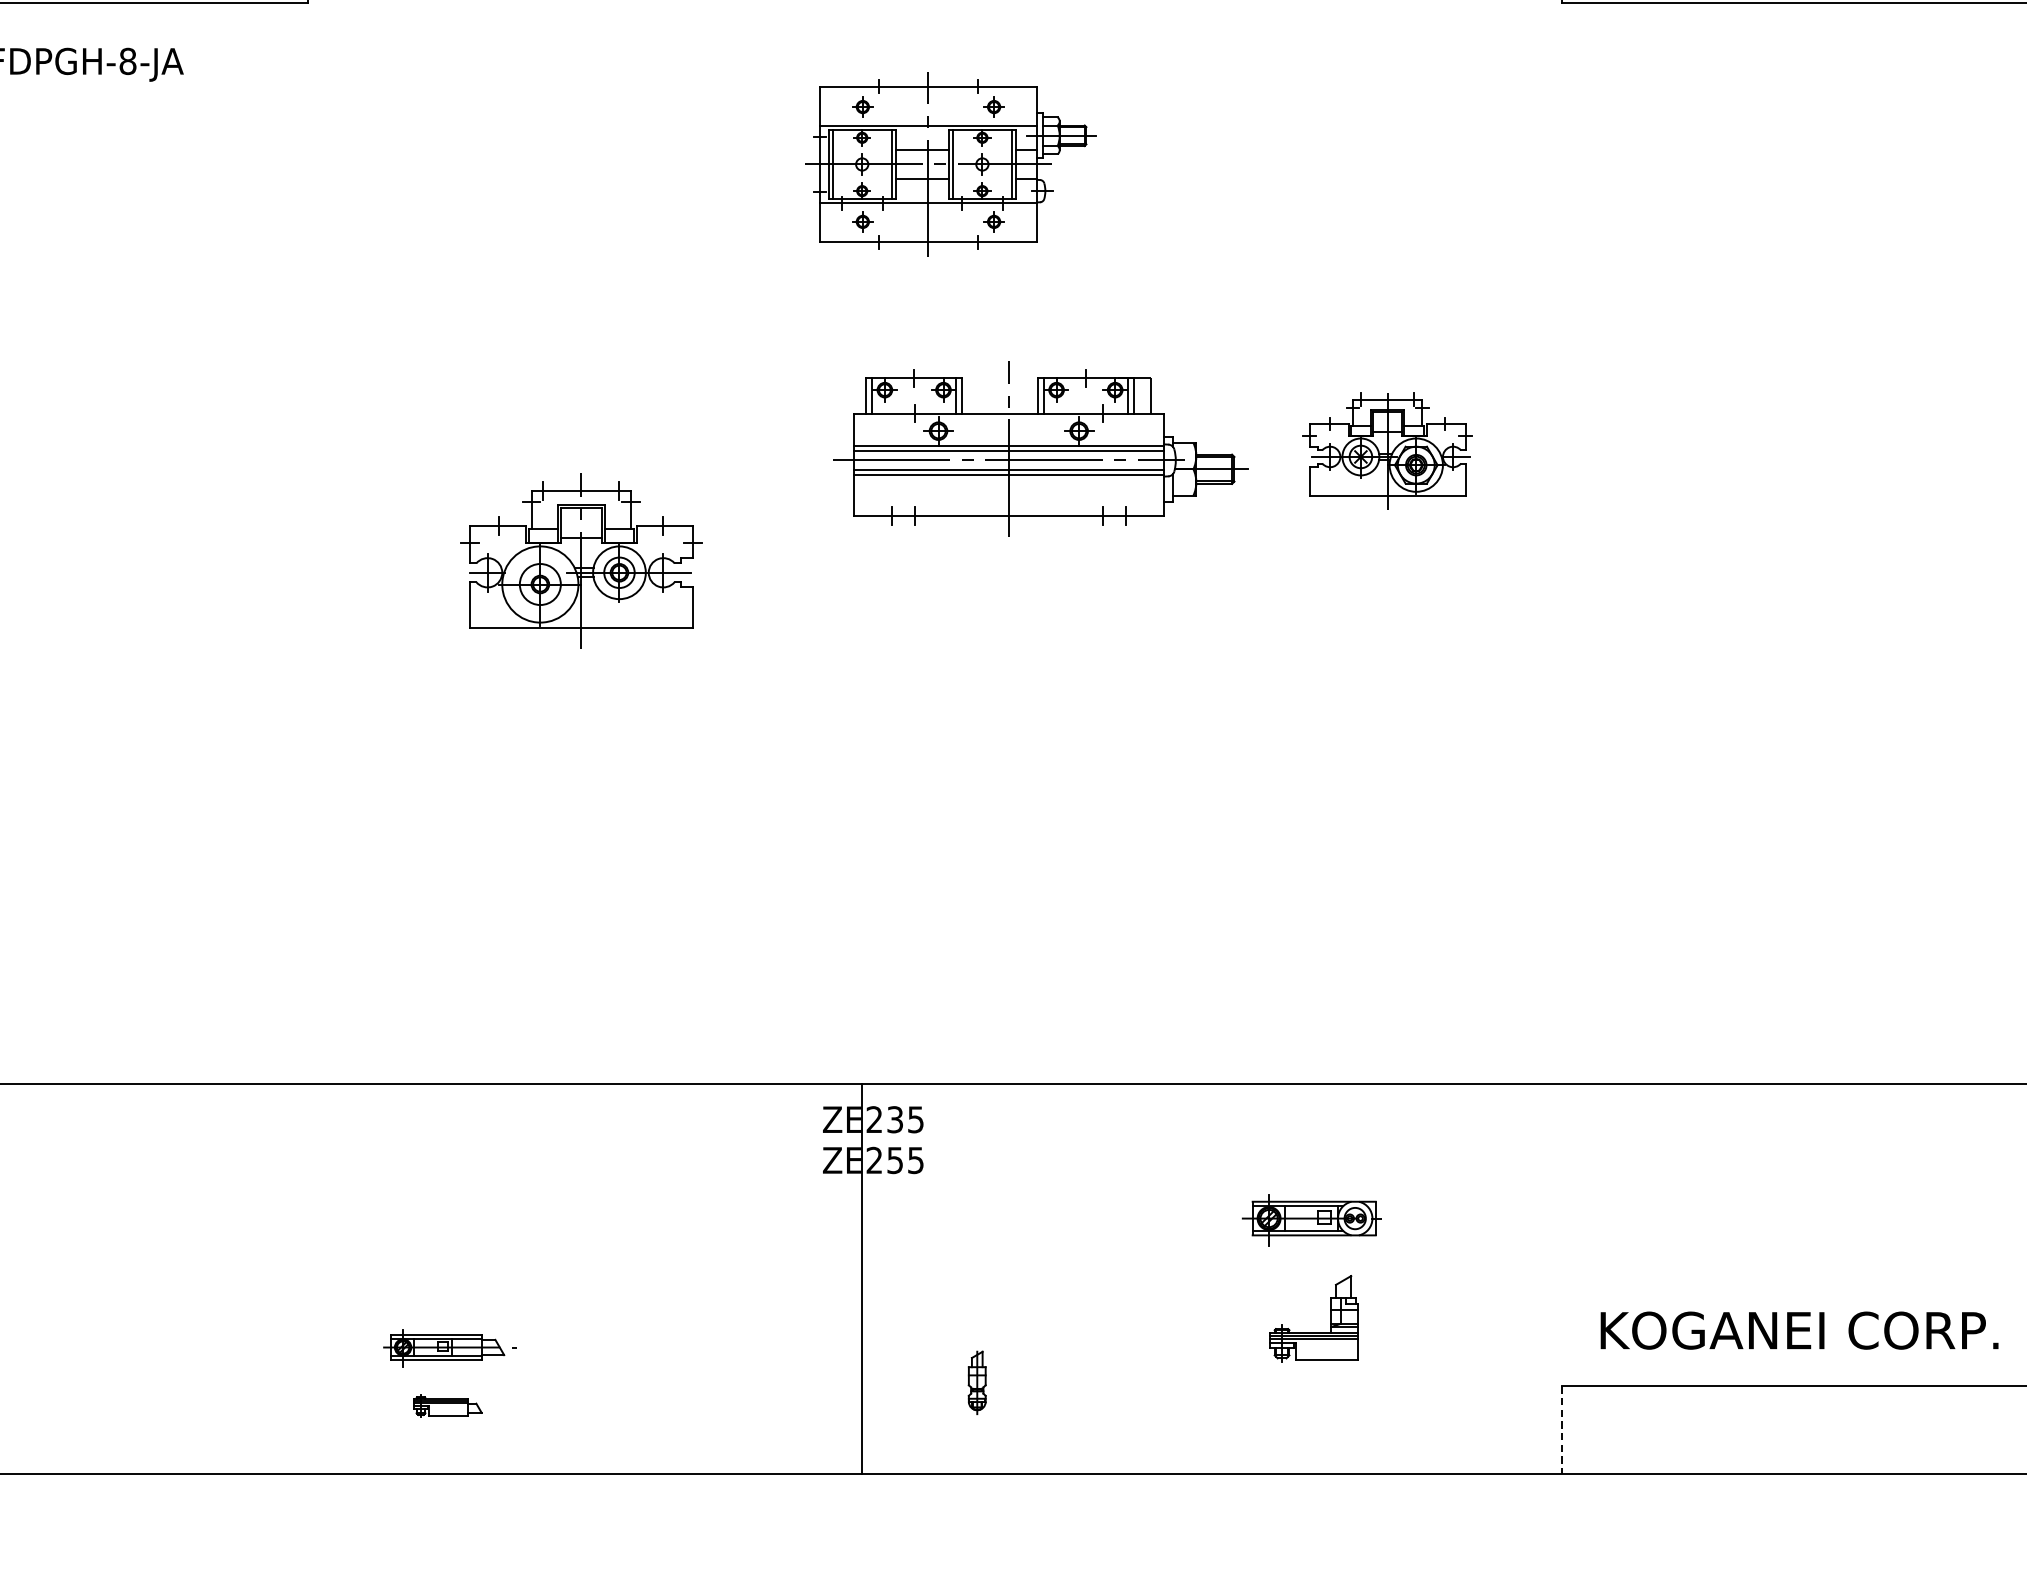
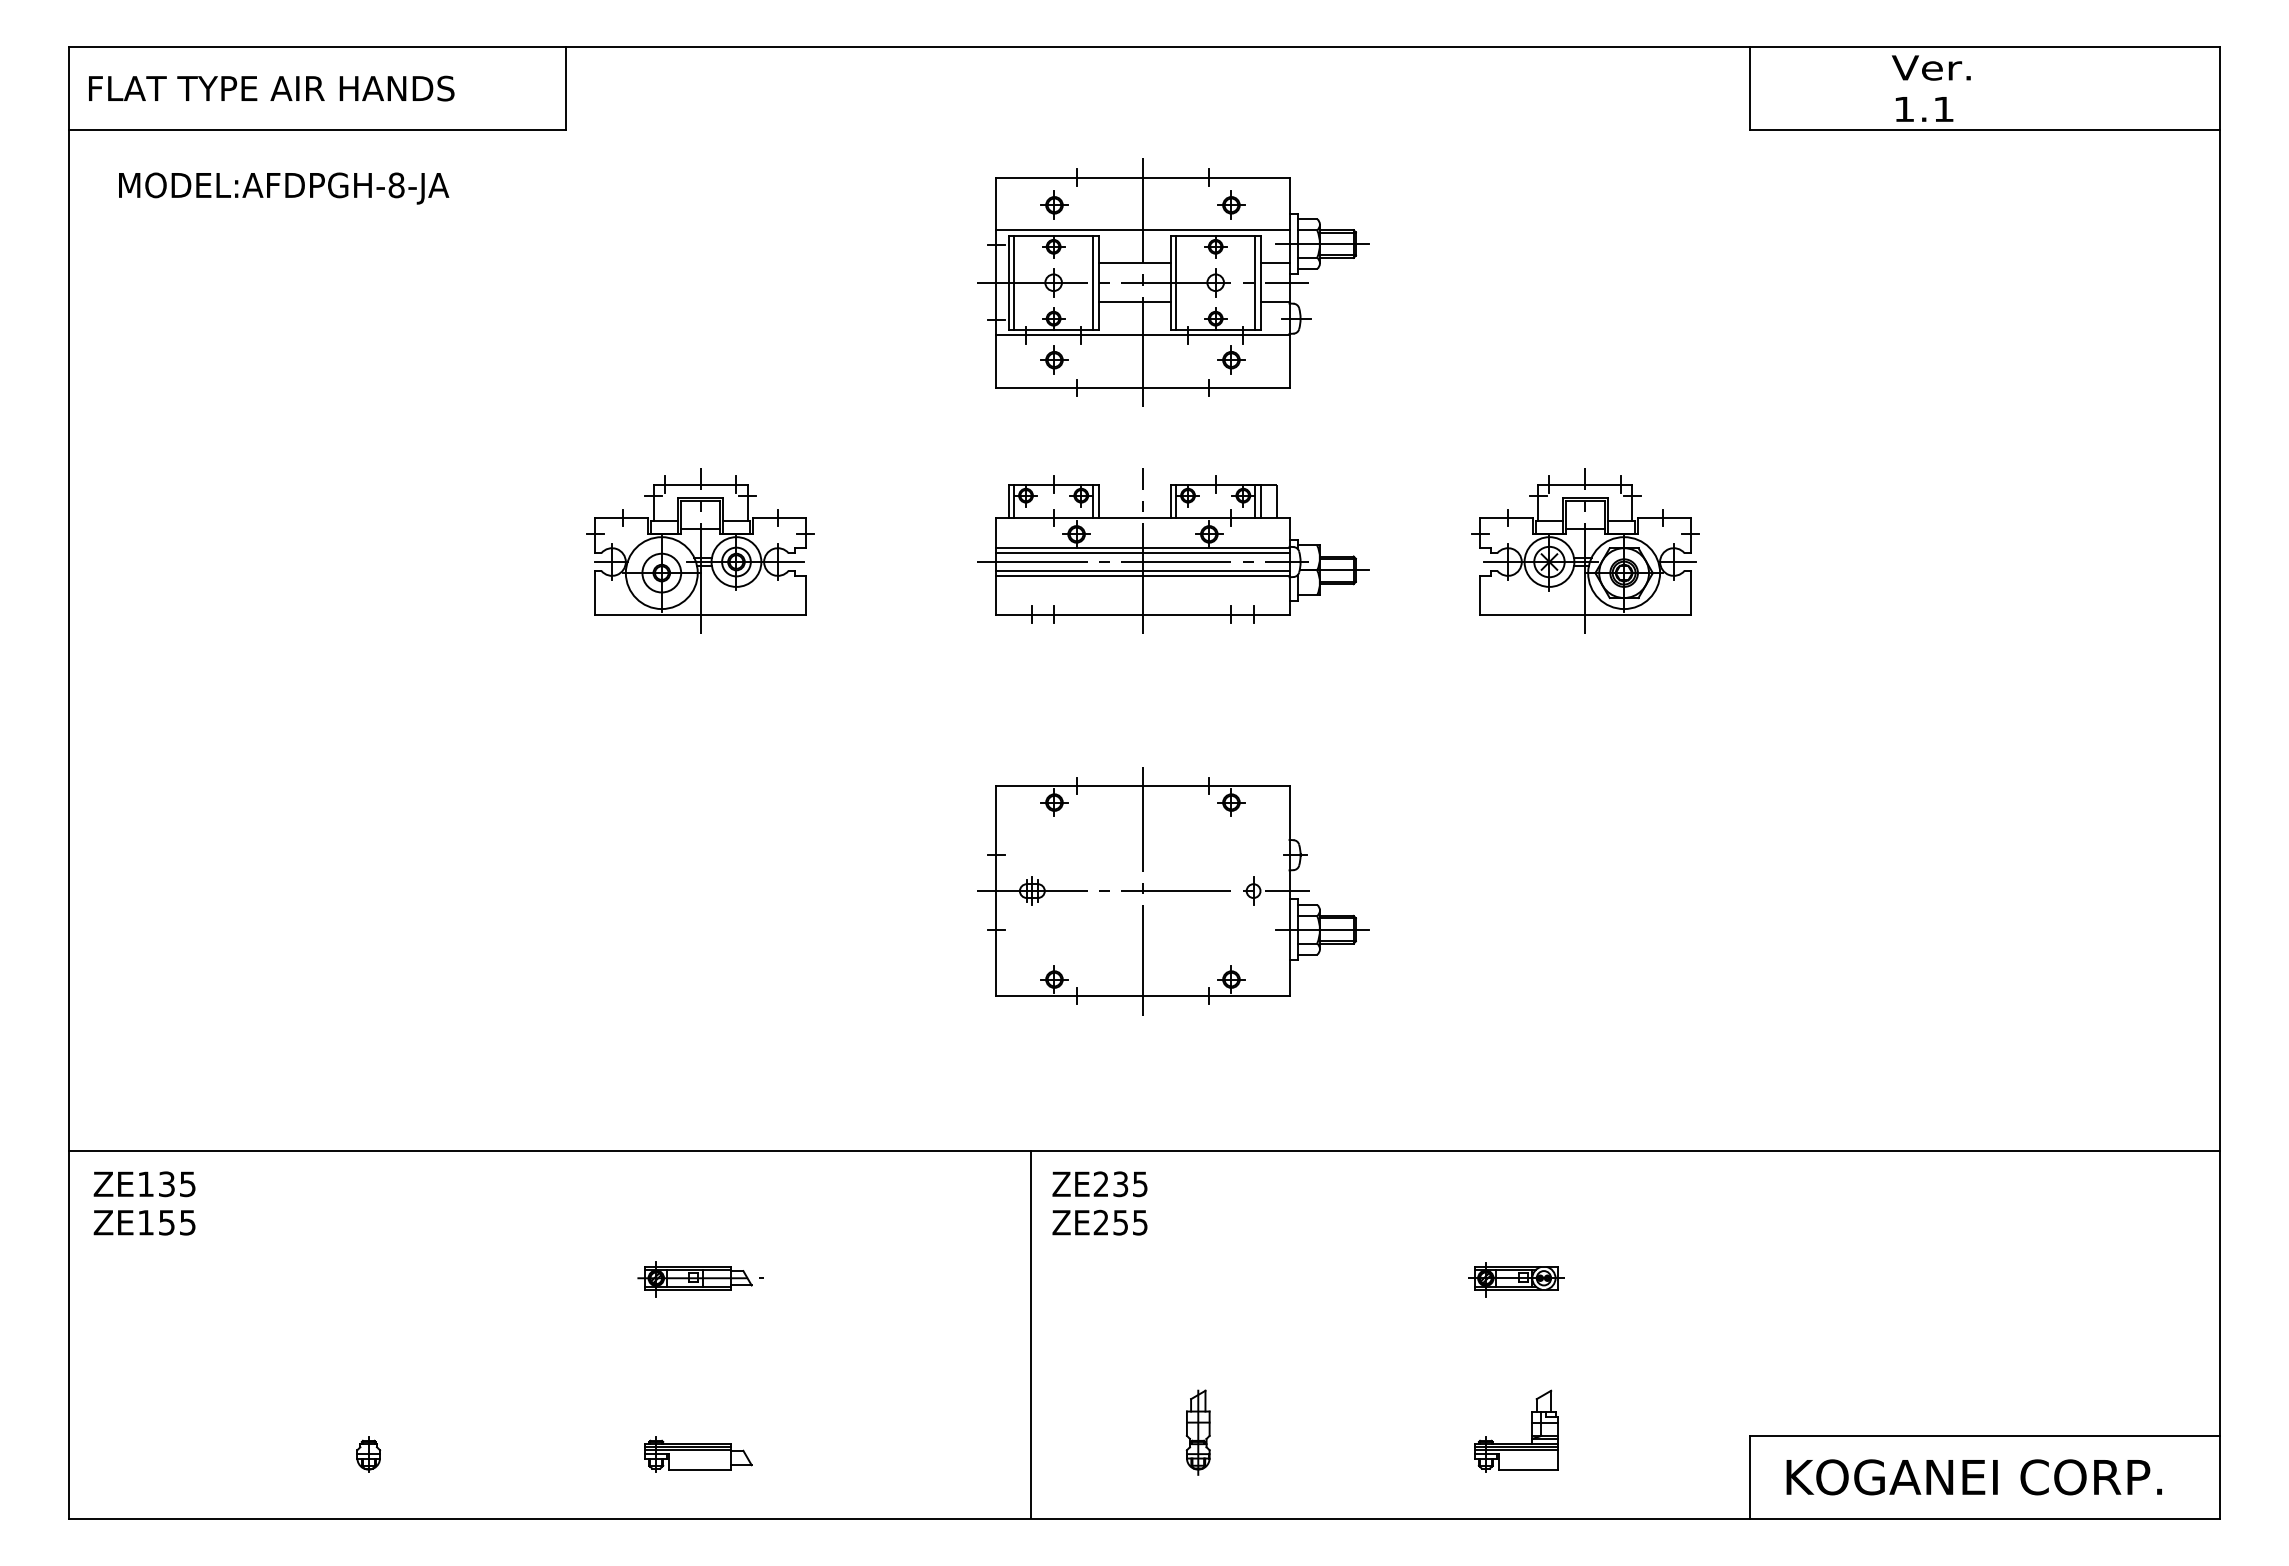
part: (951, 164) -> (1173, 282), size x1.43
part: (1041, 448) -> (1173, 550), moved
part: (1387, 448) -> (1585, 550), size x1.43
part: (581, 560) -> (700, 550), moved
part: (951, 809) -> (1173, 891), added
part: (1314, 1220) -> (1516, 1279), size x0.71
line: (862, 1278) -> (1031, 1334), moved
text: (1798, 1330) -> (1973, 1477), moved
part: (1314, 1331) -> (1516, 1443), moved
part: (449, 1348) -> (700, 1279), moved
part: (976, 1382) -> (1197, 1432), size x1.43
part: (98, 1406) -> (368, 1454), added
part: (447, 1406) -> (698, 1454), size x1.67
line: (1562, 1430) -> (1750, 1477), dashed -> solid

